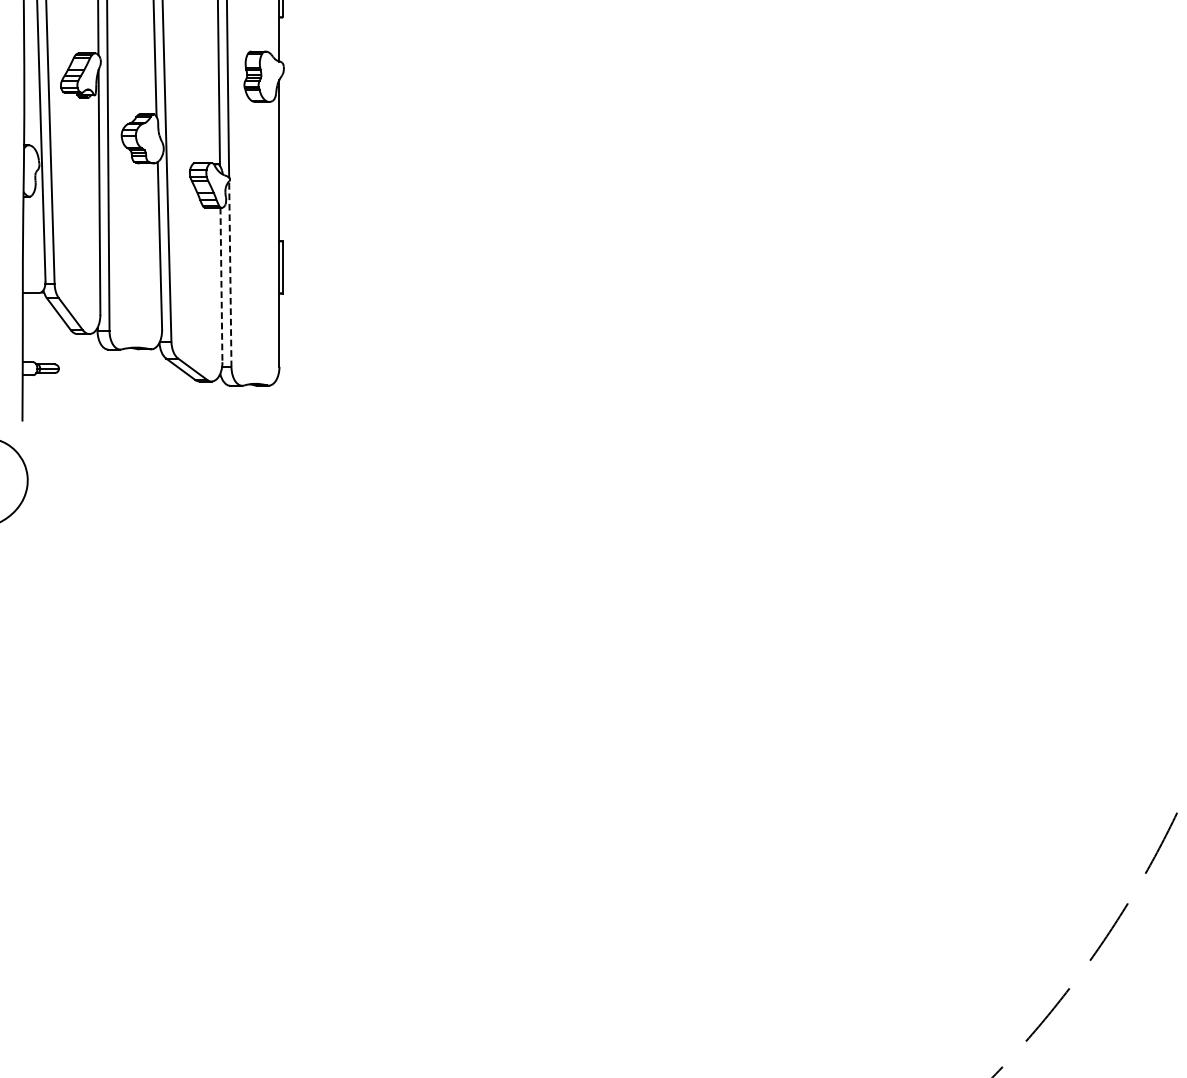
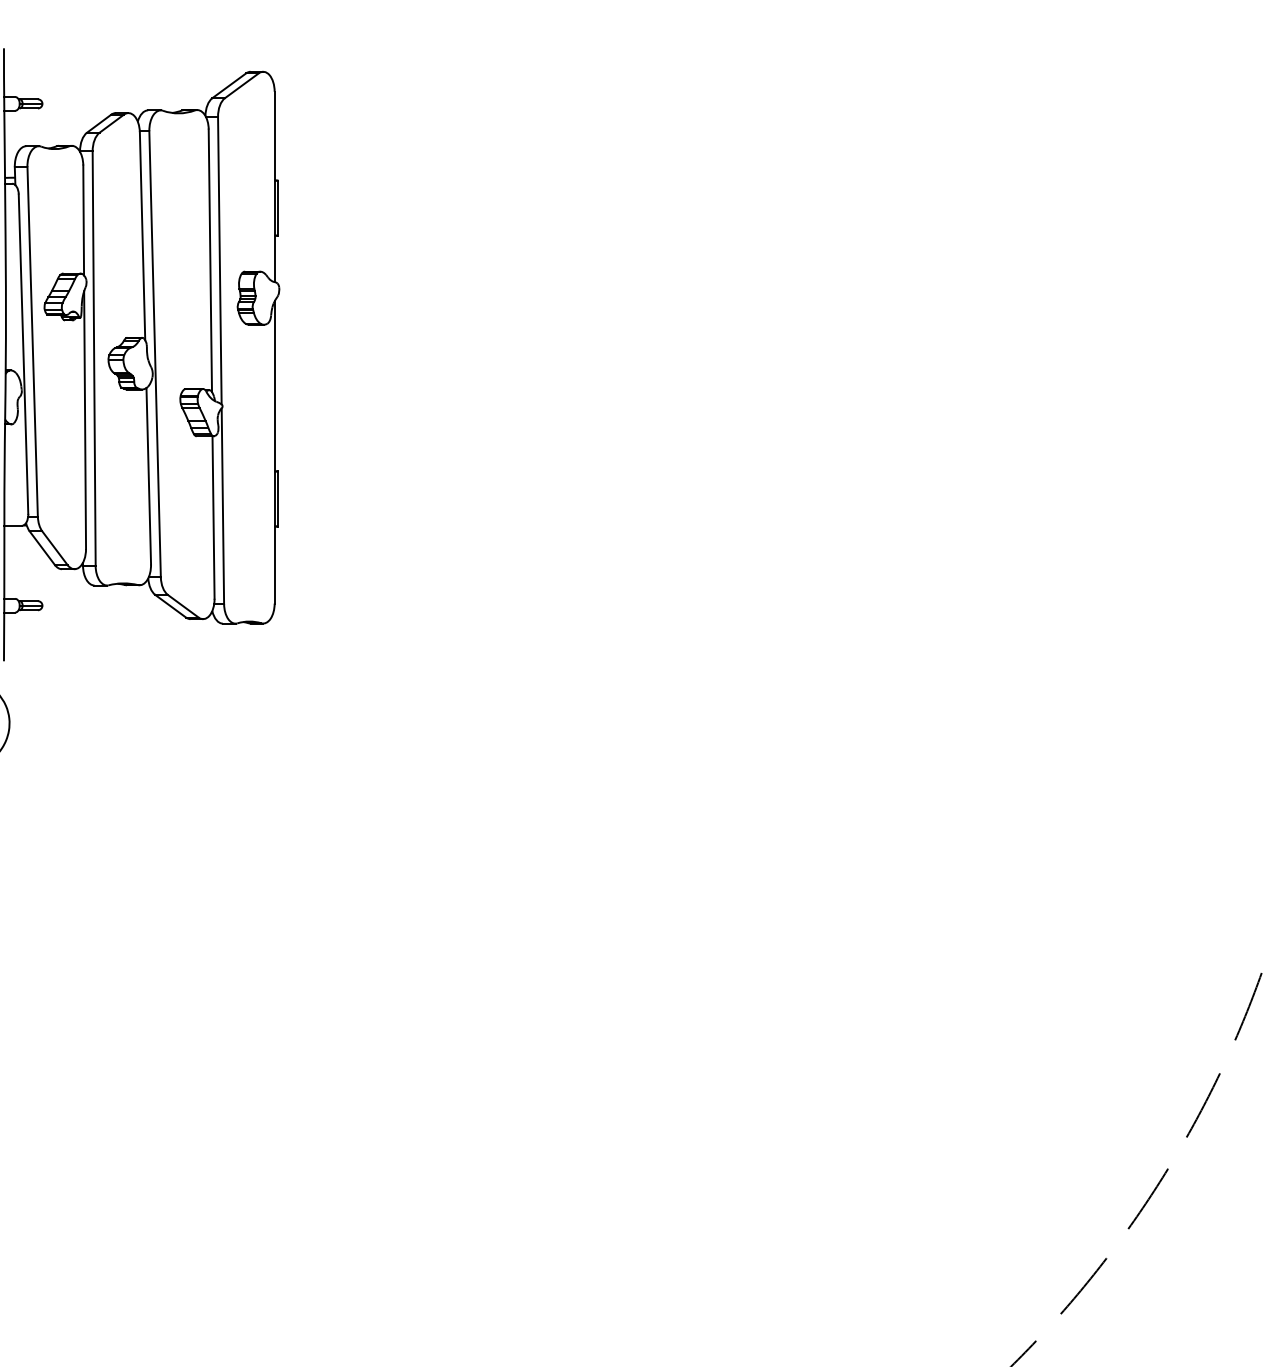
line: (229, 274) -> (222, 506), dashed -> solid
line: (221, 285) -> (213, 517), dashed -> solid

